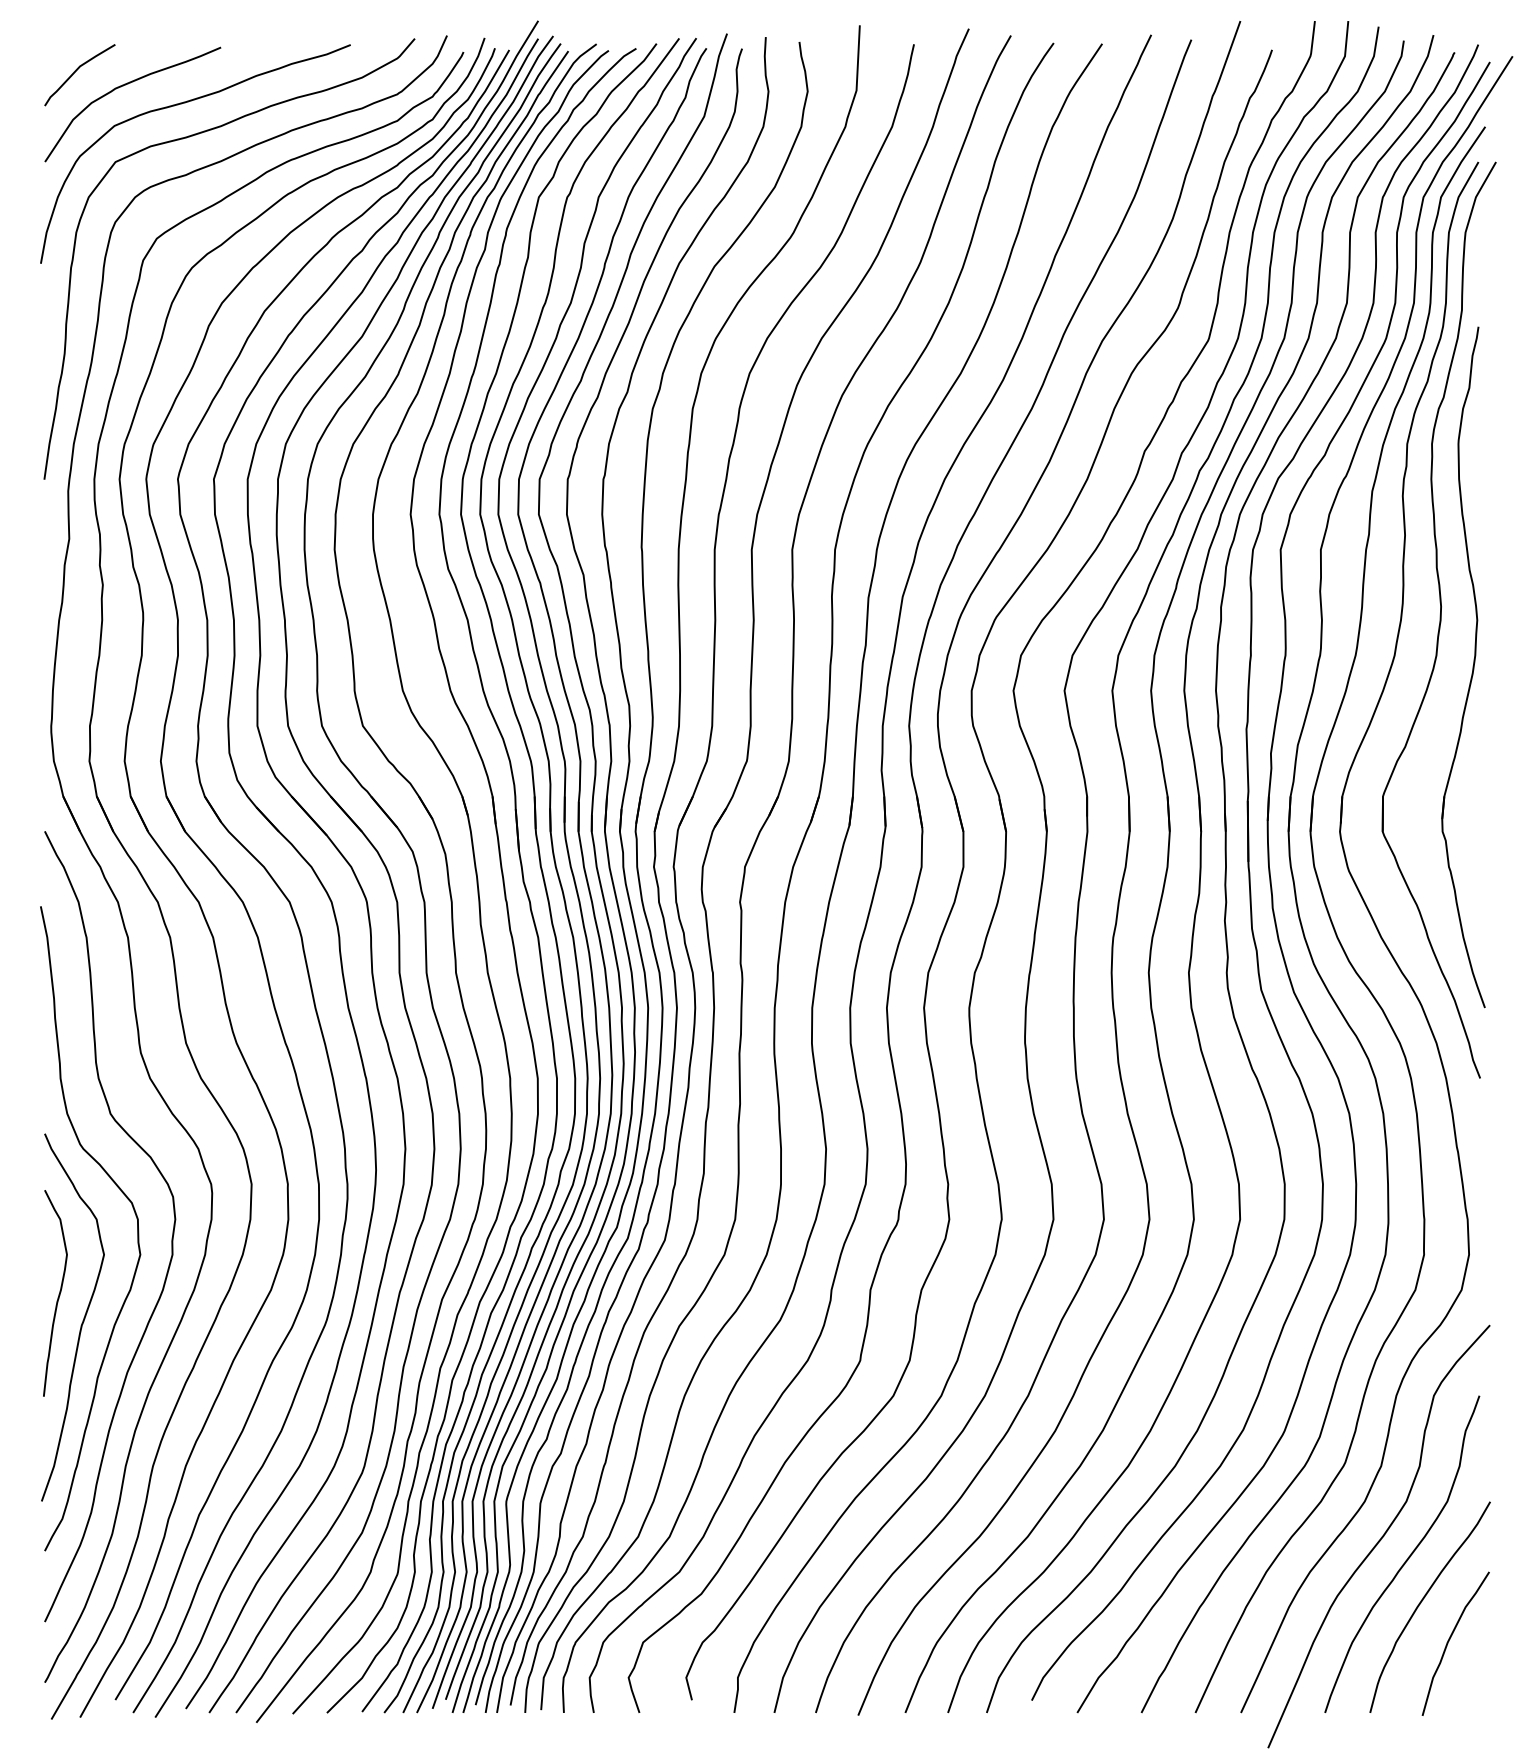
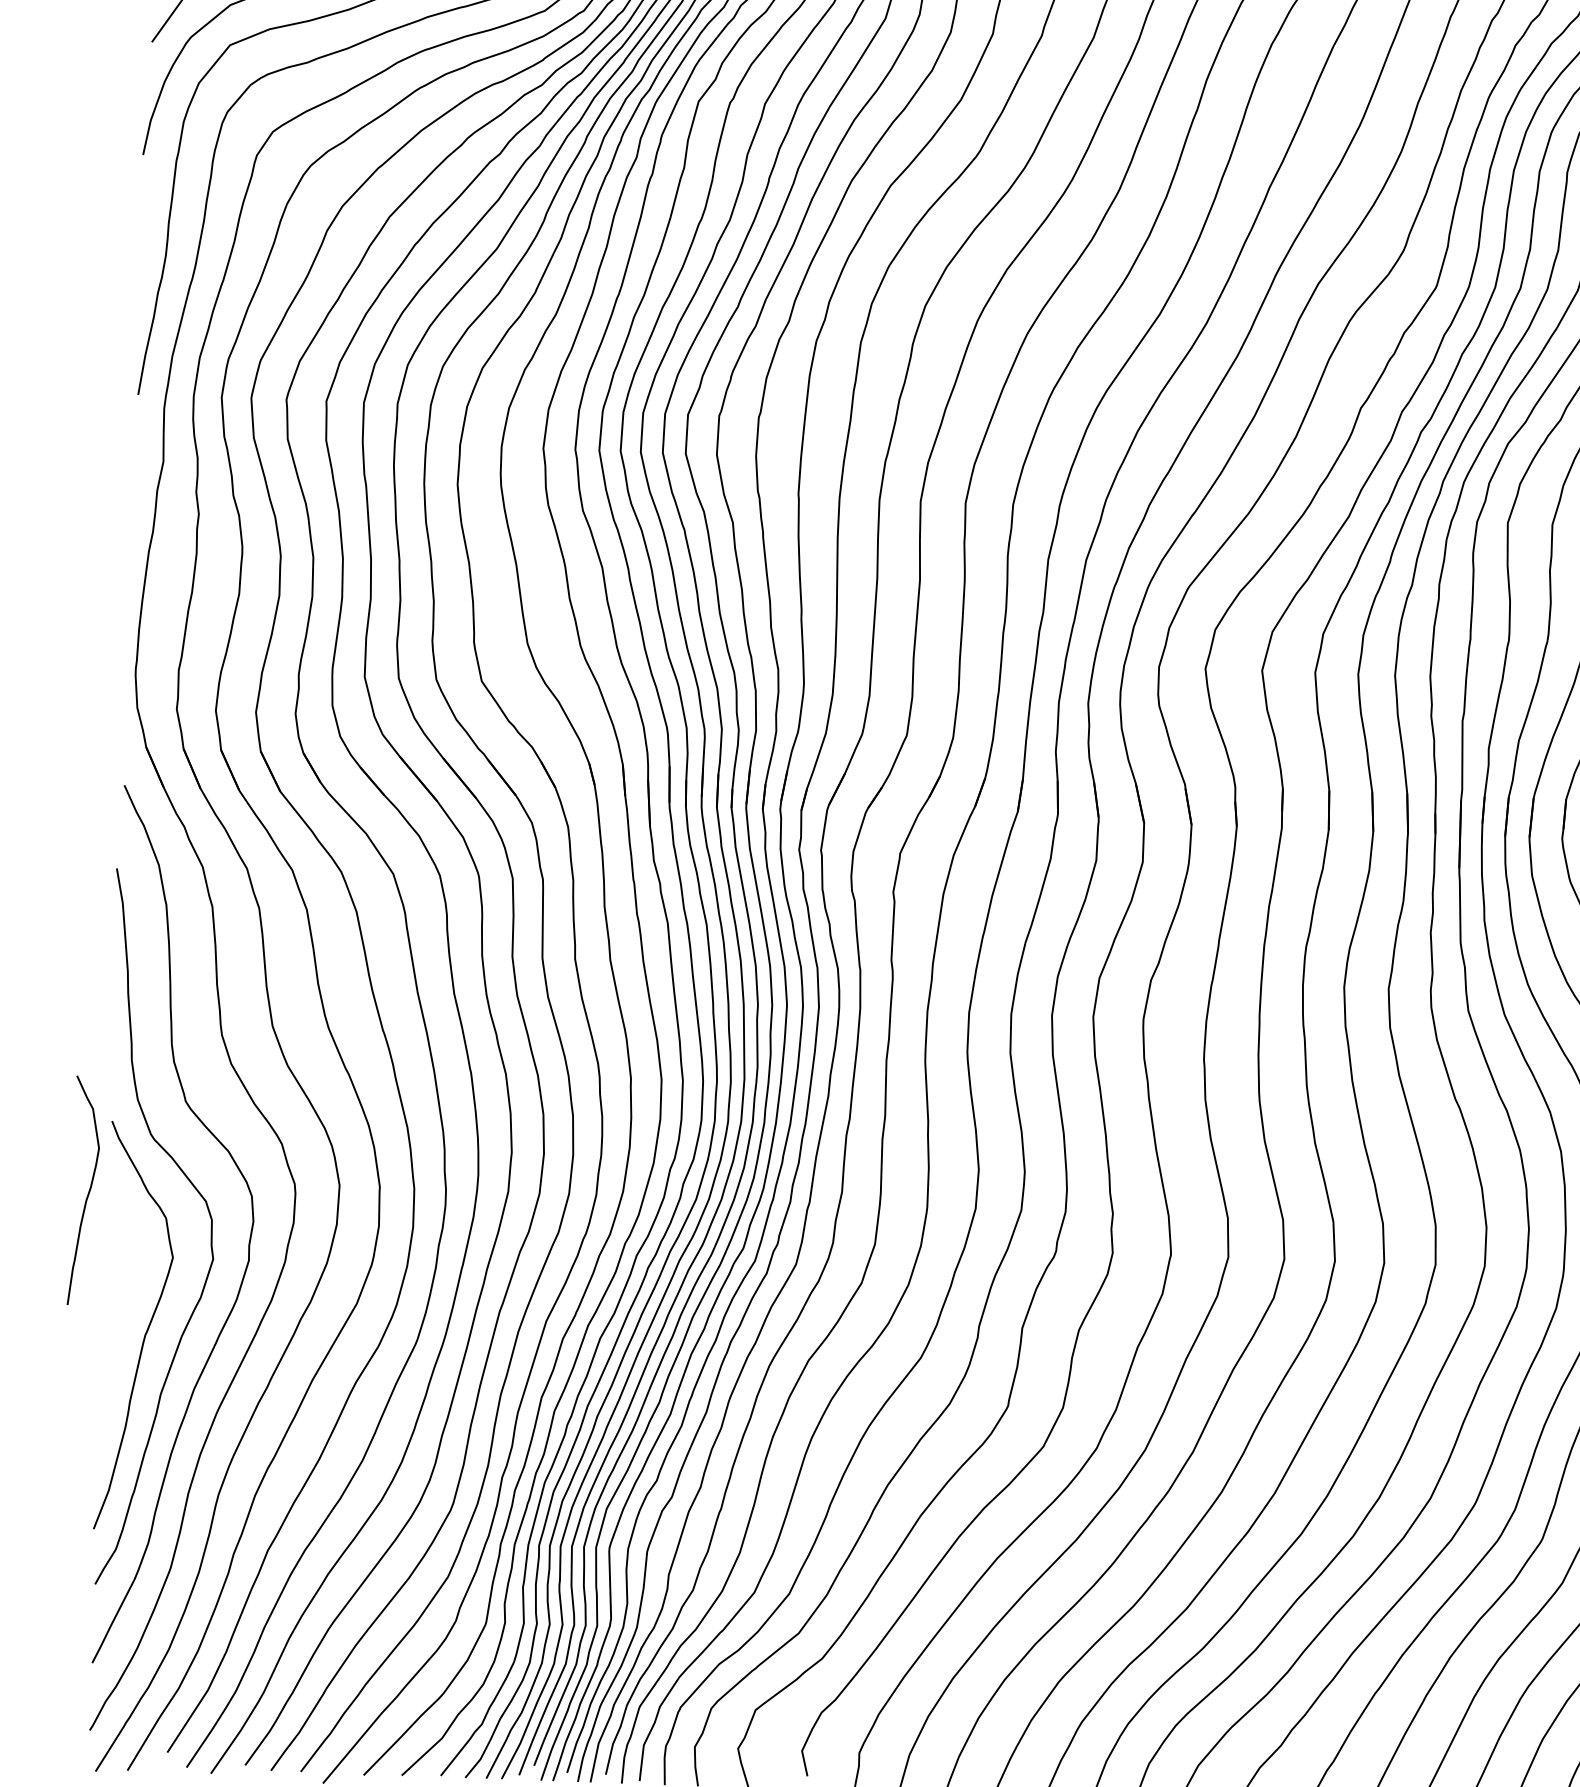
curve: (58, 1294) -> (87, 1192), moved

